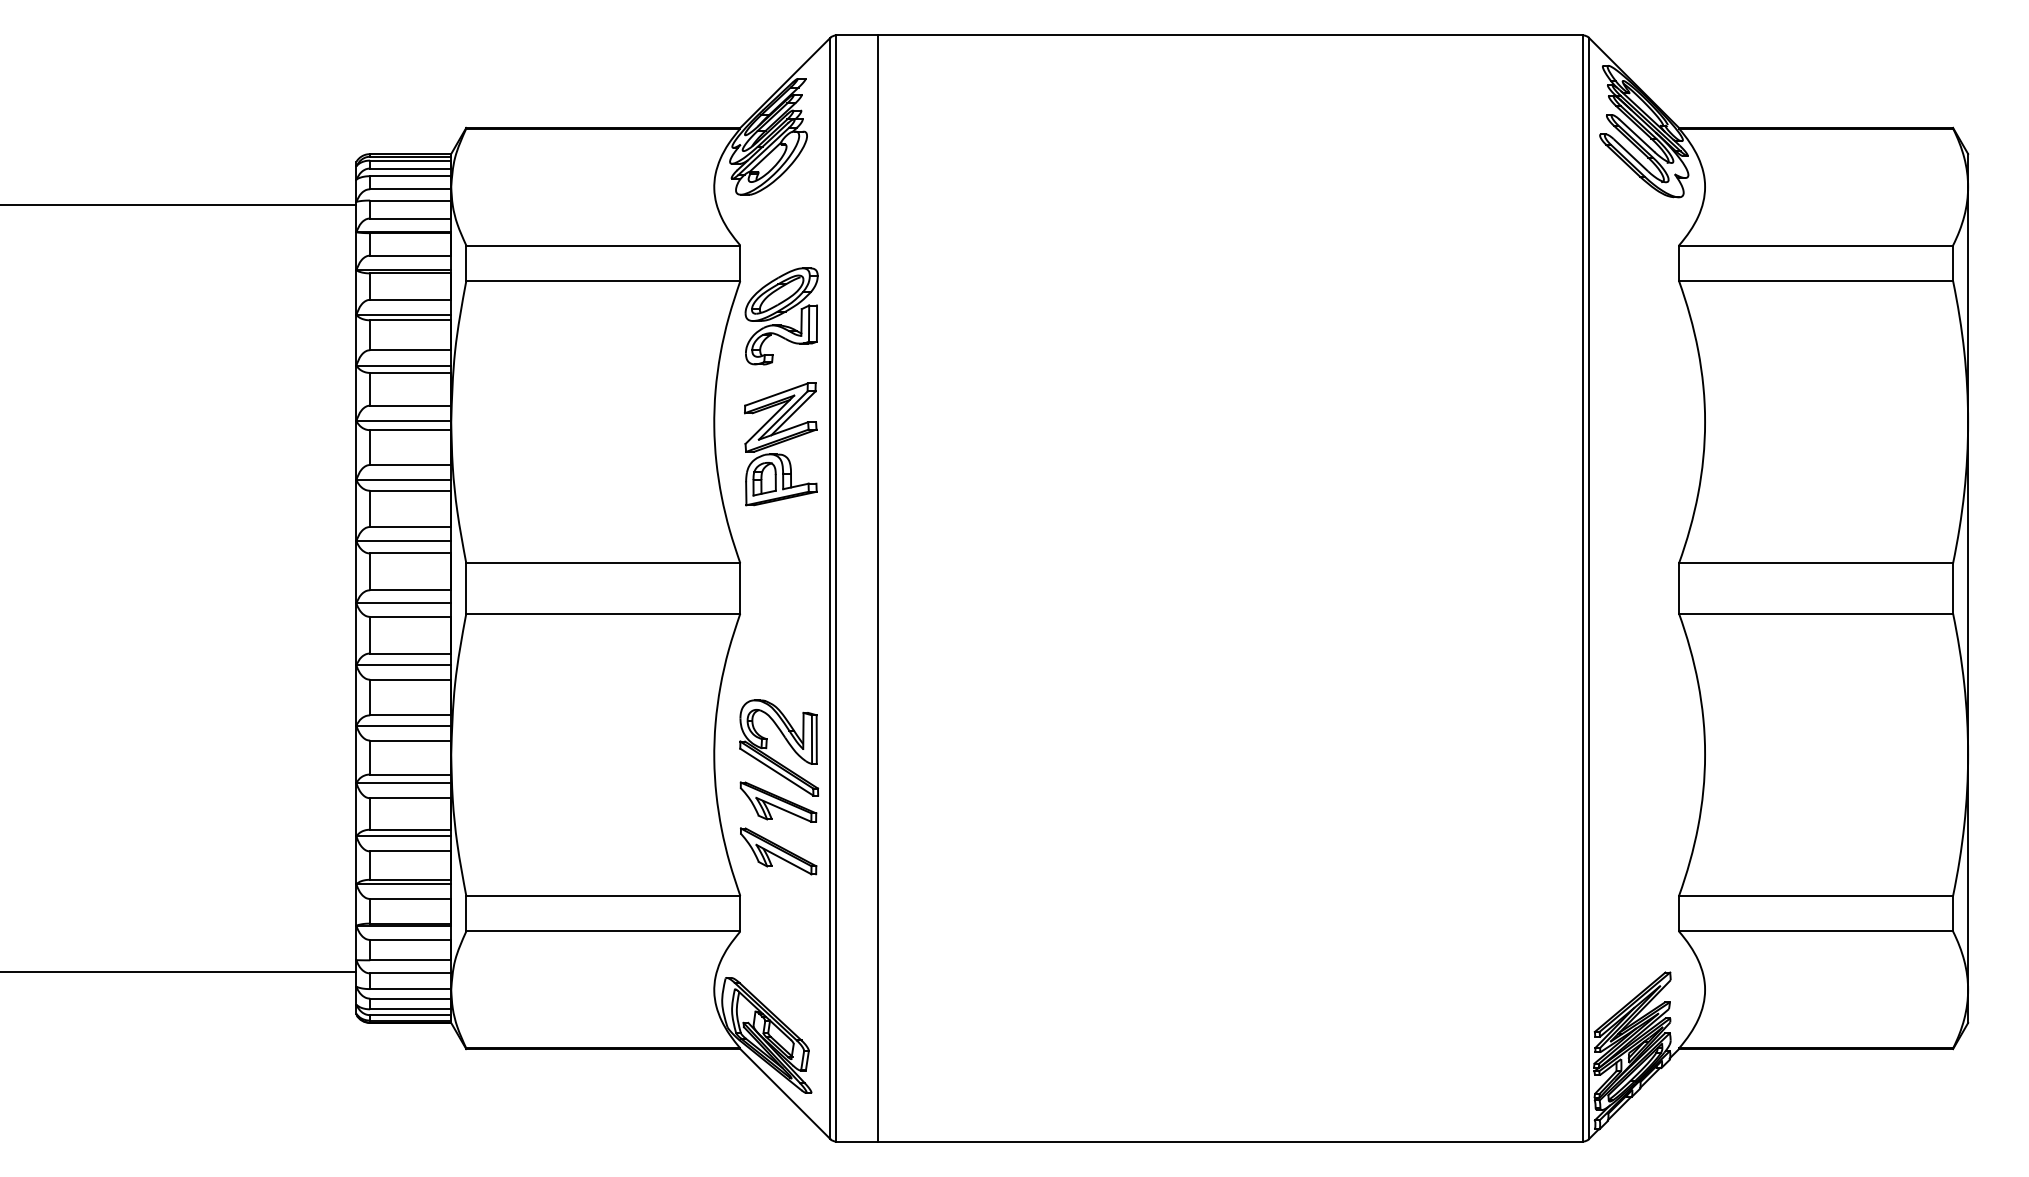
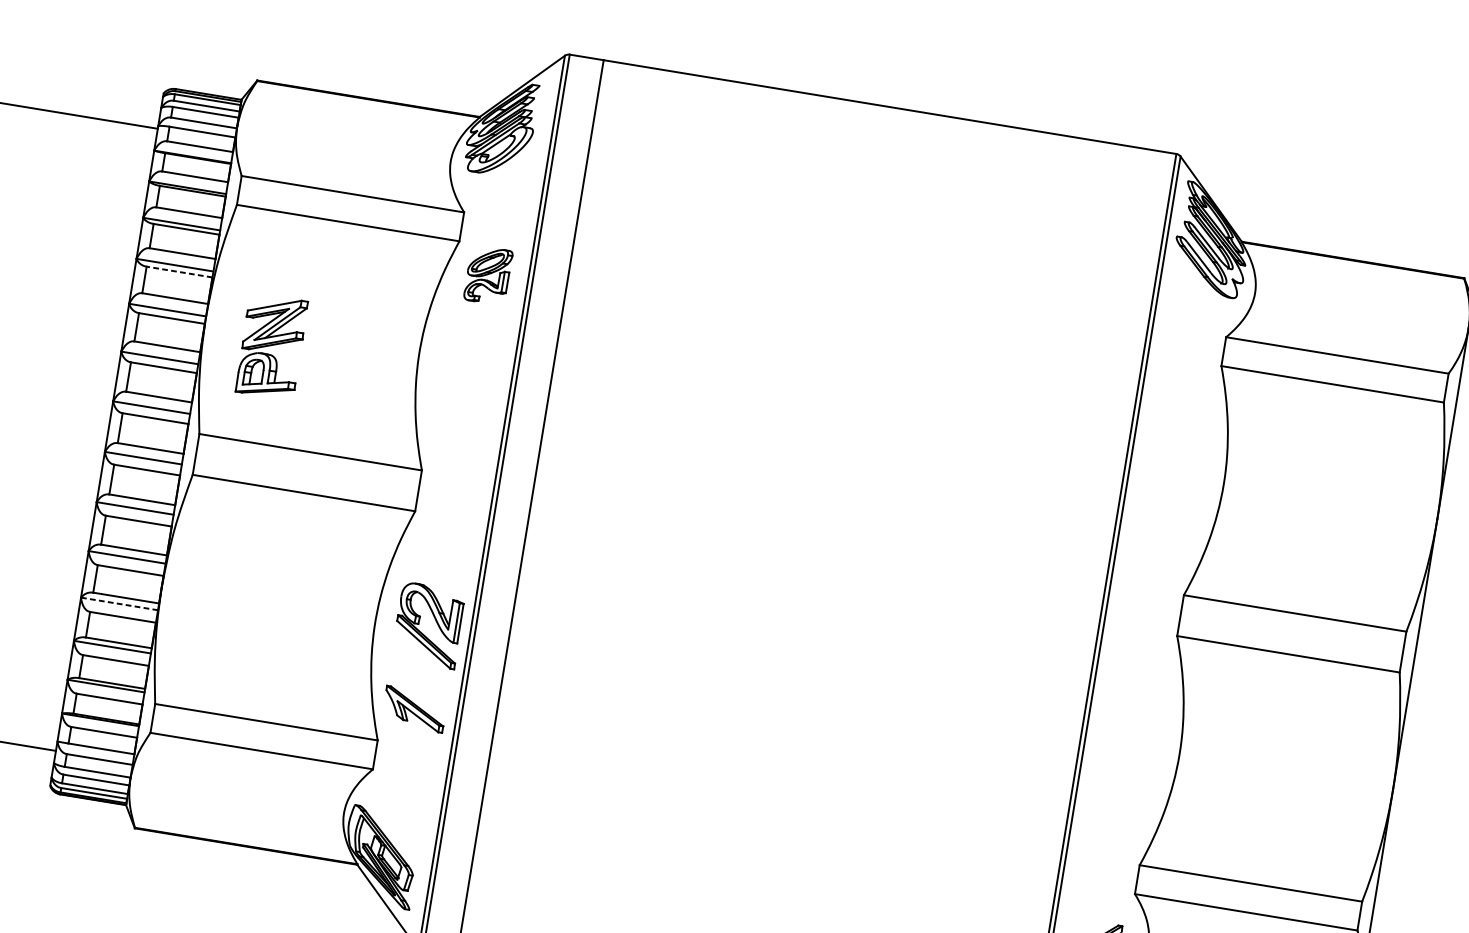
part: (781, 316) -> (488, 275), size x0.7
line: (410, 372) -> (179, 271), solid -> dashed
part: (780, 444) -> (271, 346), moved
line: (404, 782) -> (120, 603), solid -> dashed
part: (778, 801) -> (421, 668), removed

